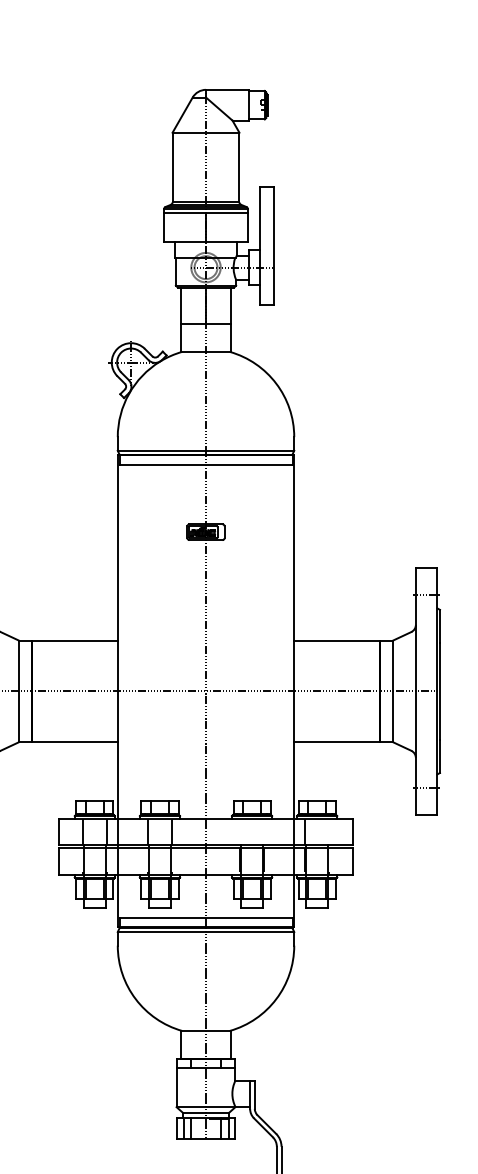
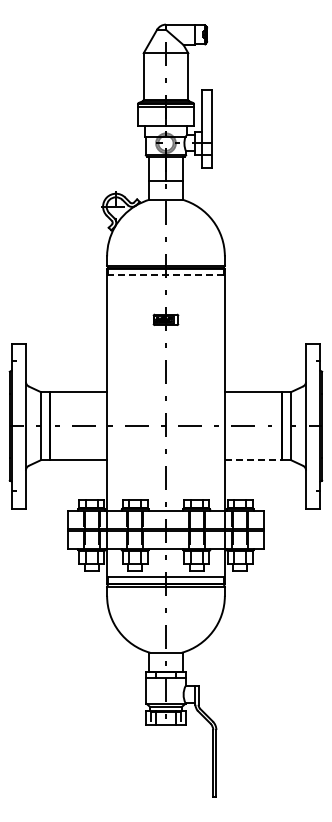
line: (206, 465) -> (166, 275), solid -> dashed
line: (337, 742) -> (253, 460), solid -> dashed

